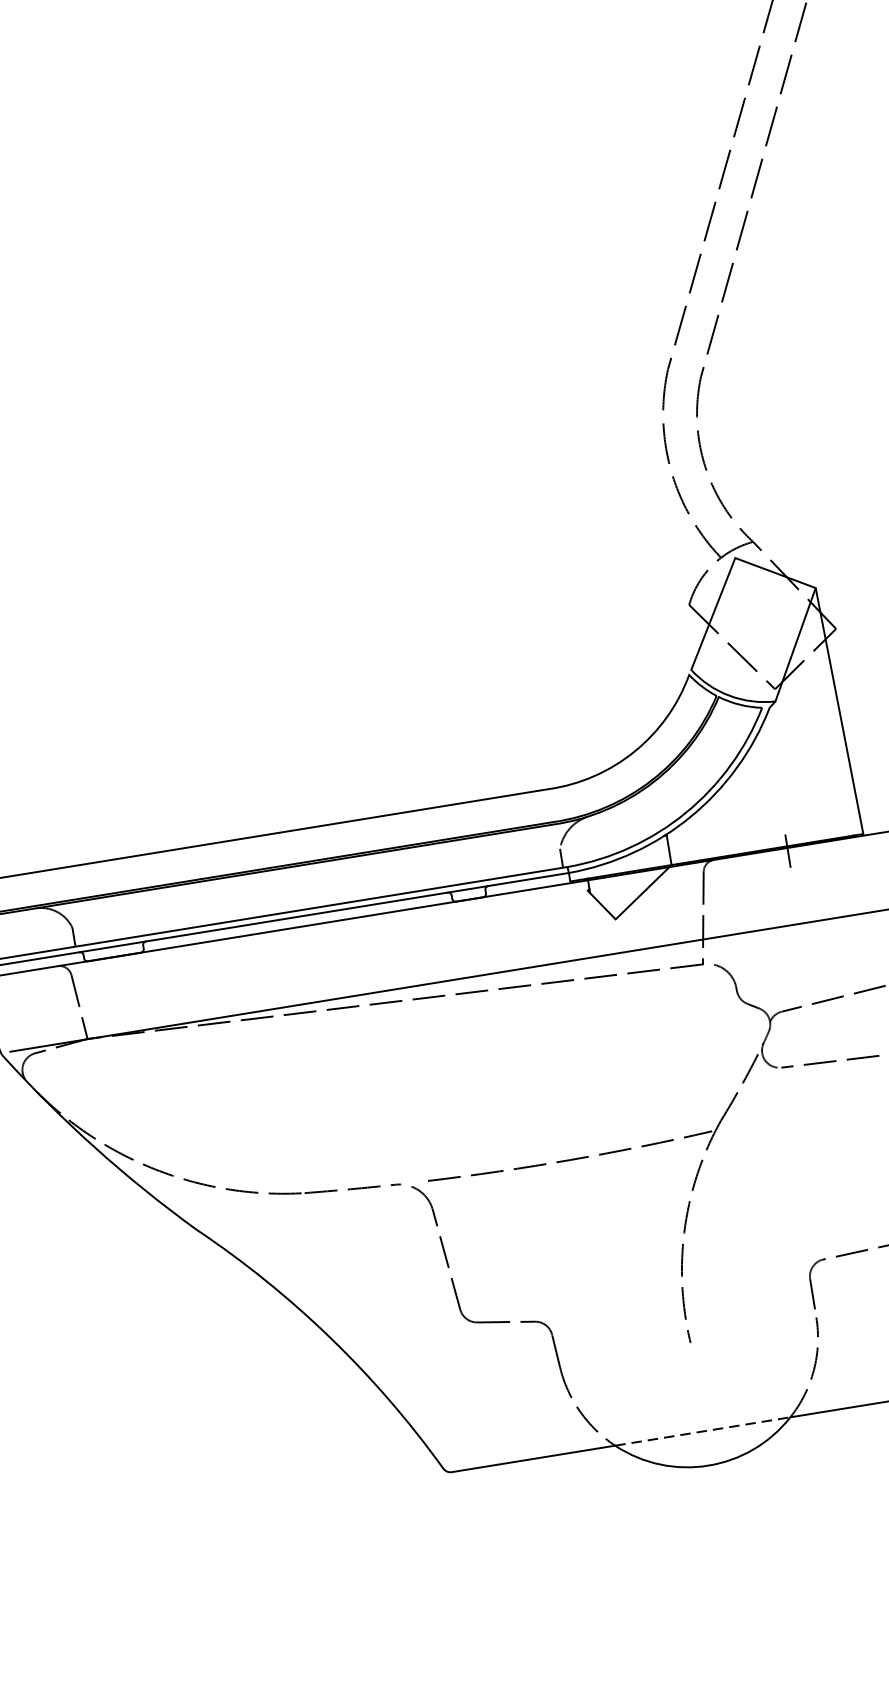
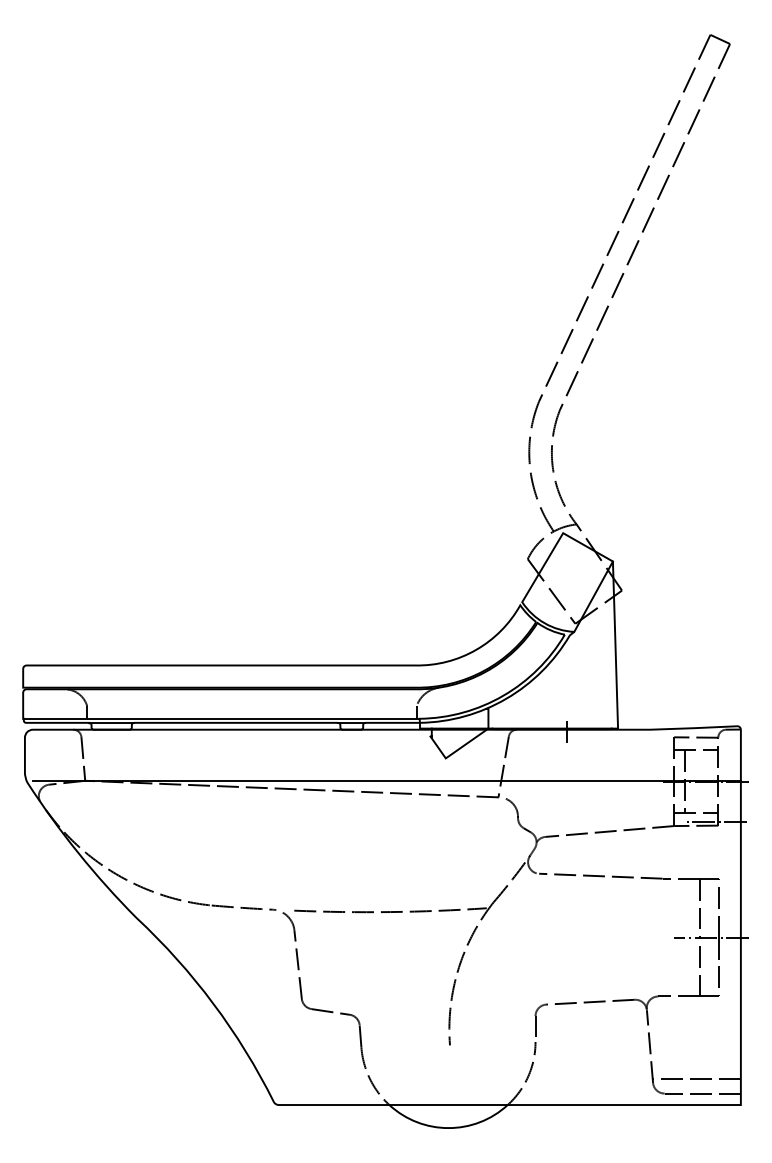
line: (704, 1432) -> (449, 1105), dashed -> solid

